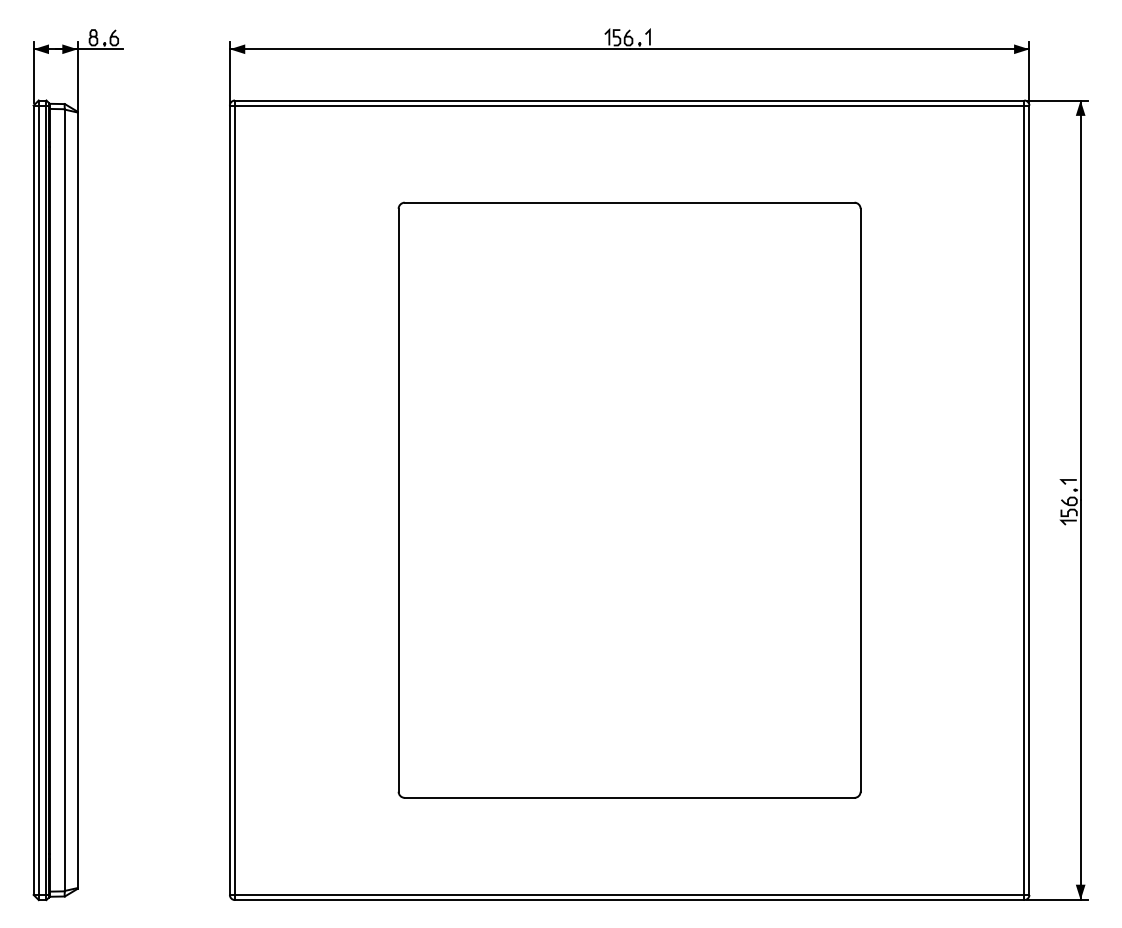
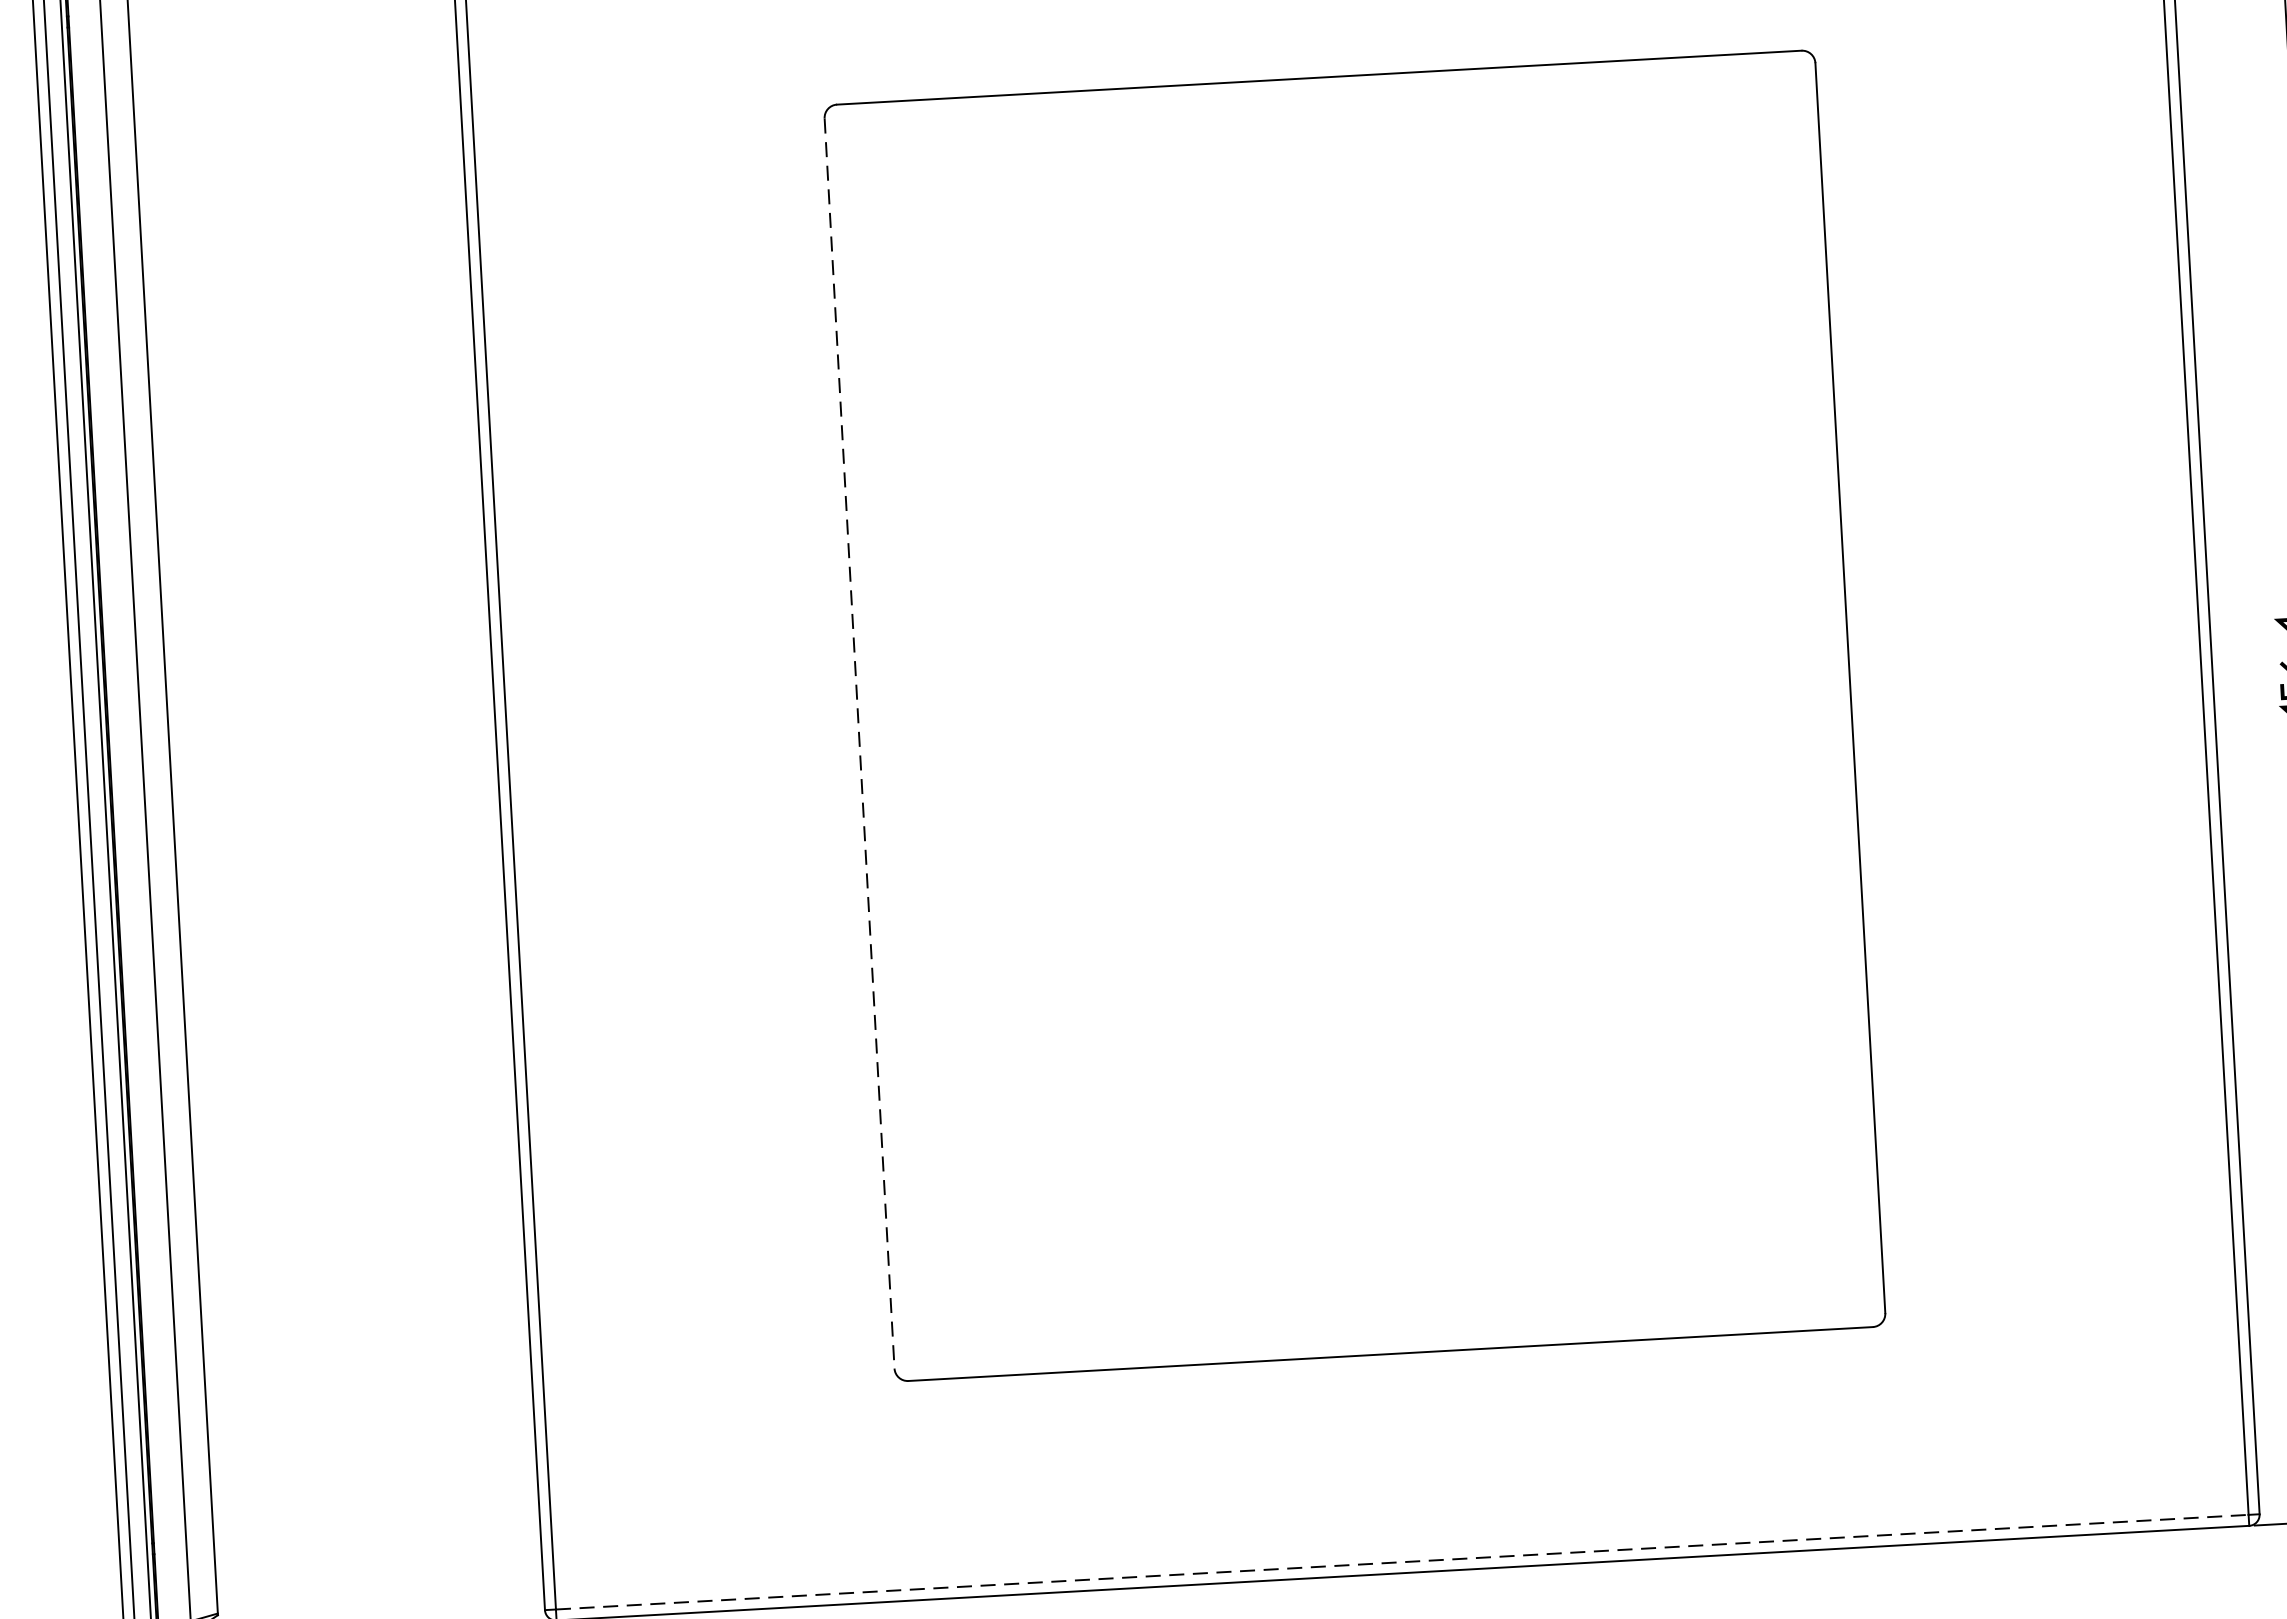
line: (398, 500) -> (859, 744), solid -> dashed
line: (629, 894) -> (1401, 1561), solid -> dashed

